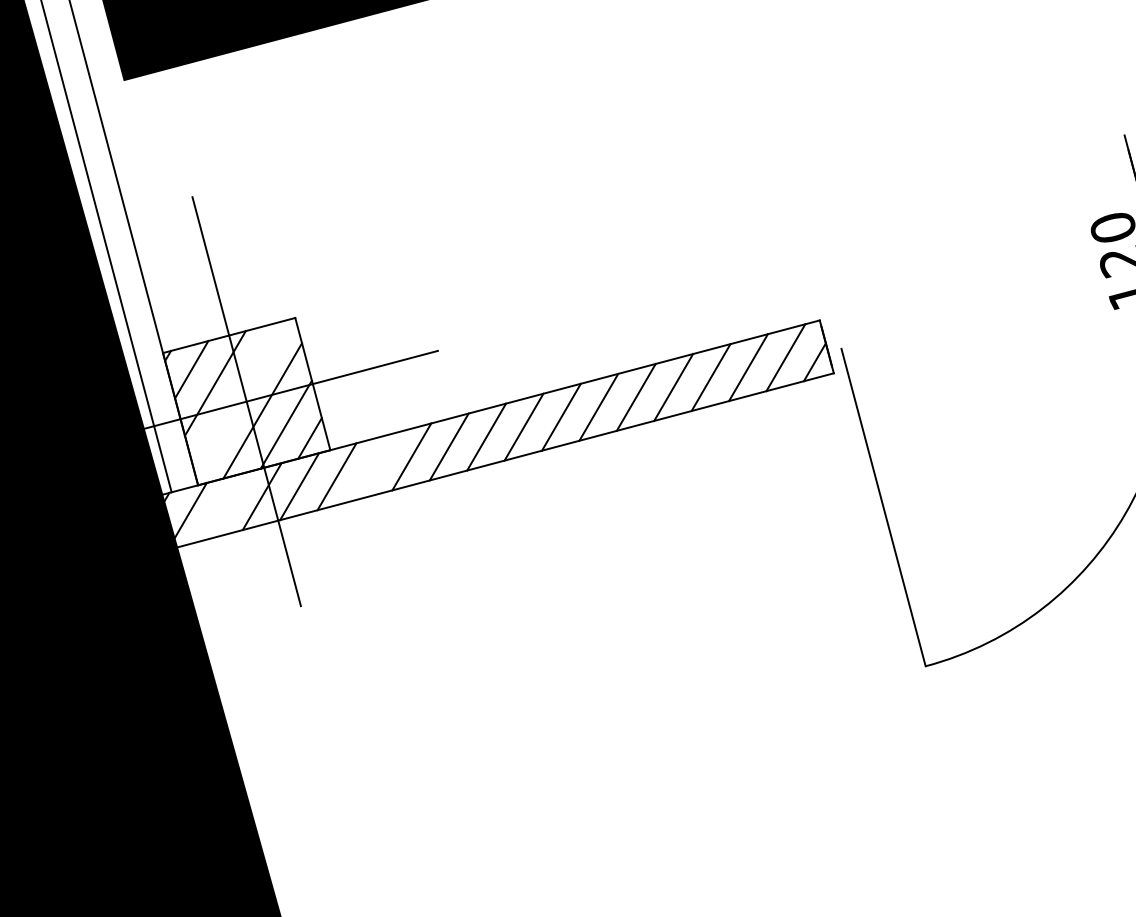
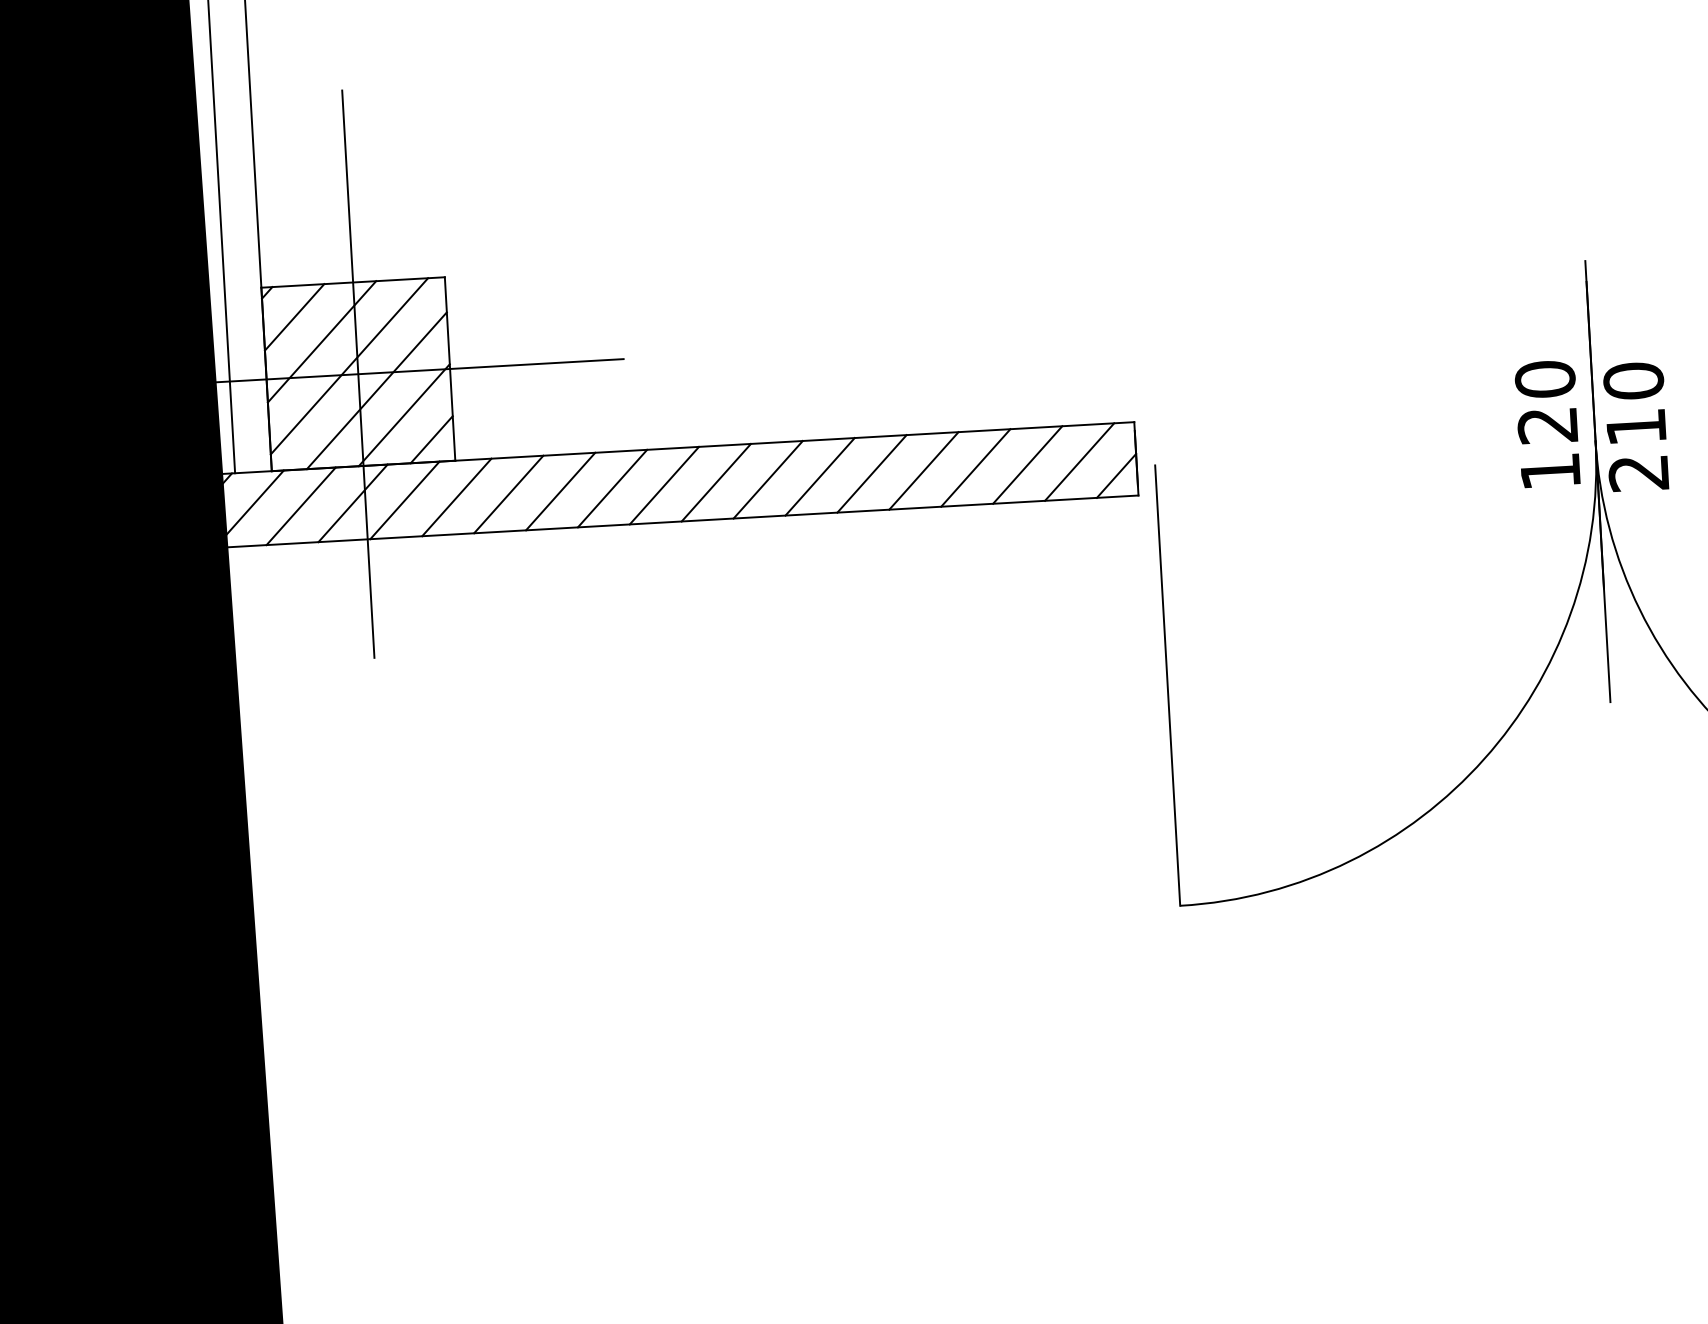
line: (239, 397) -> (349, 366), added
line: (374, 466) -> (508, 494), added
line: (224, 506) -> (300, 506), added

